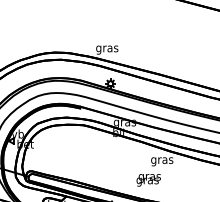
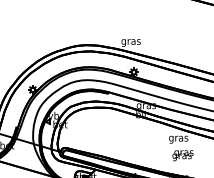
text: (148, 180) -> (182, 155), moved

